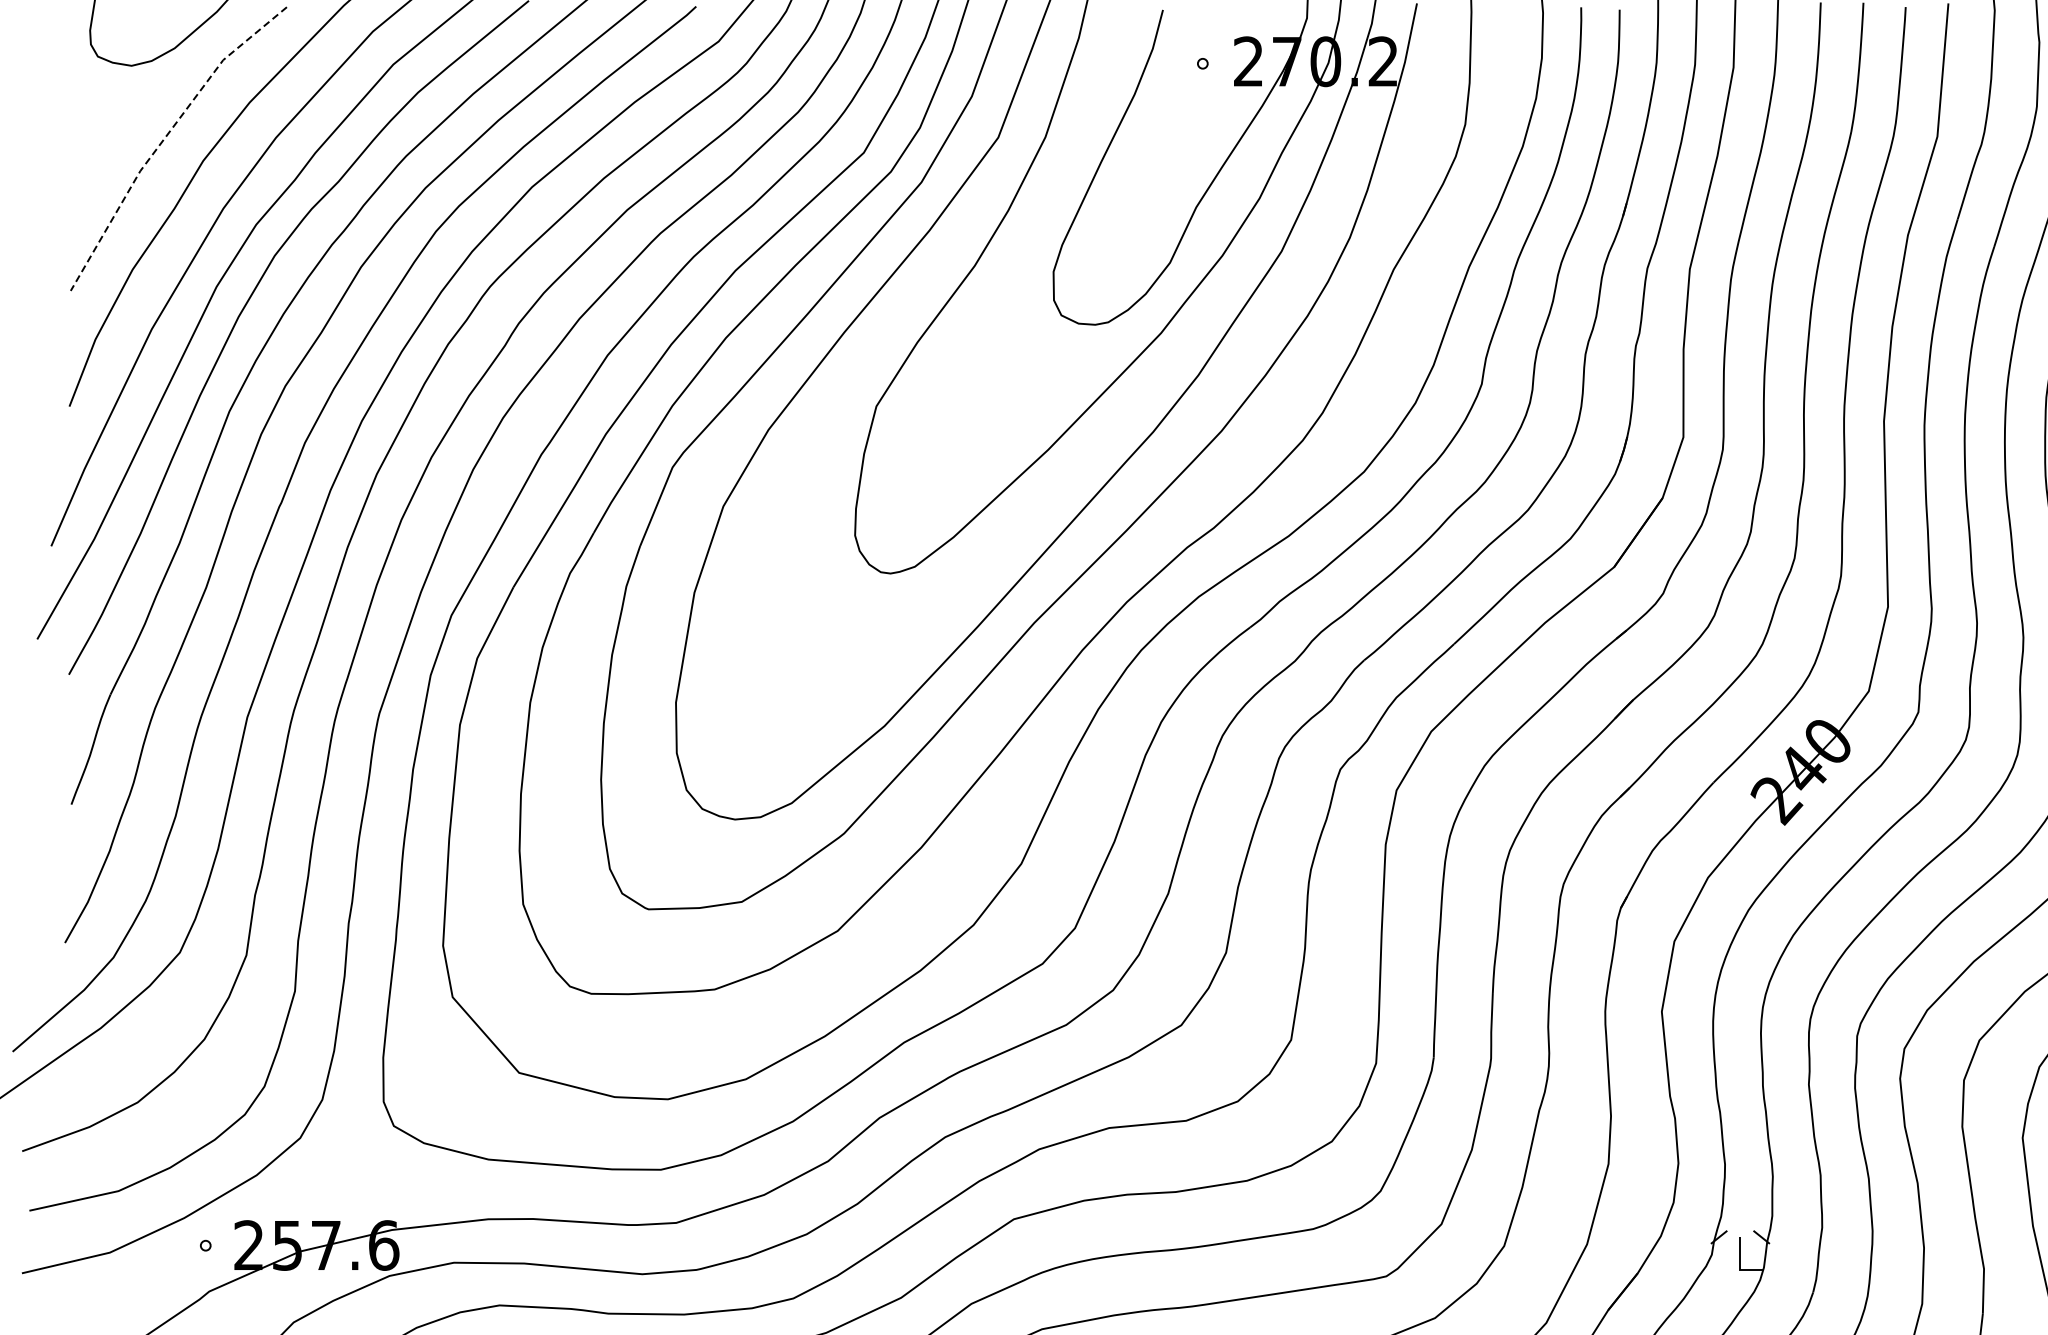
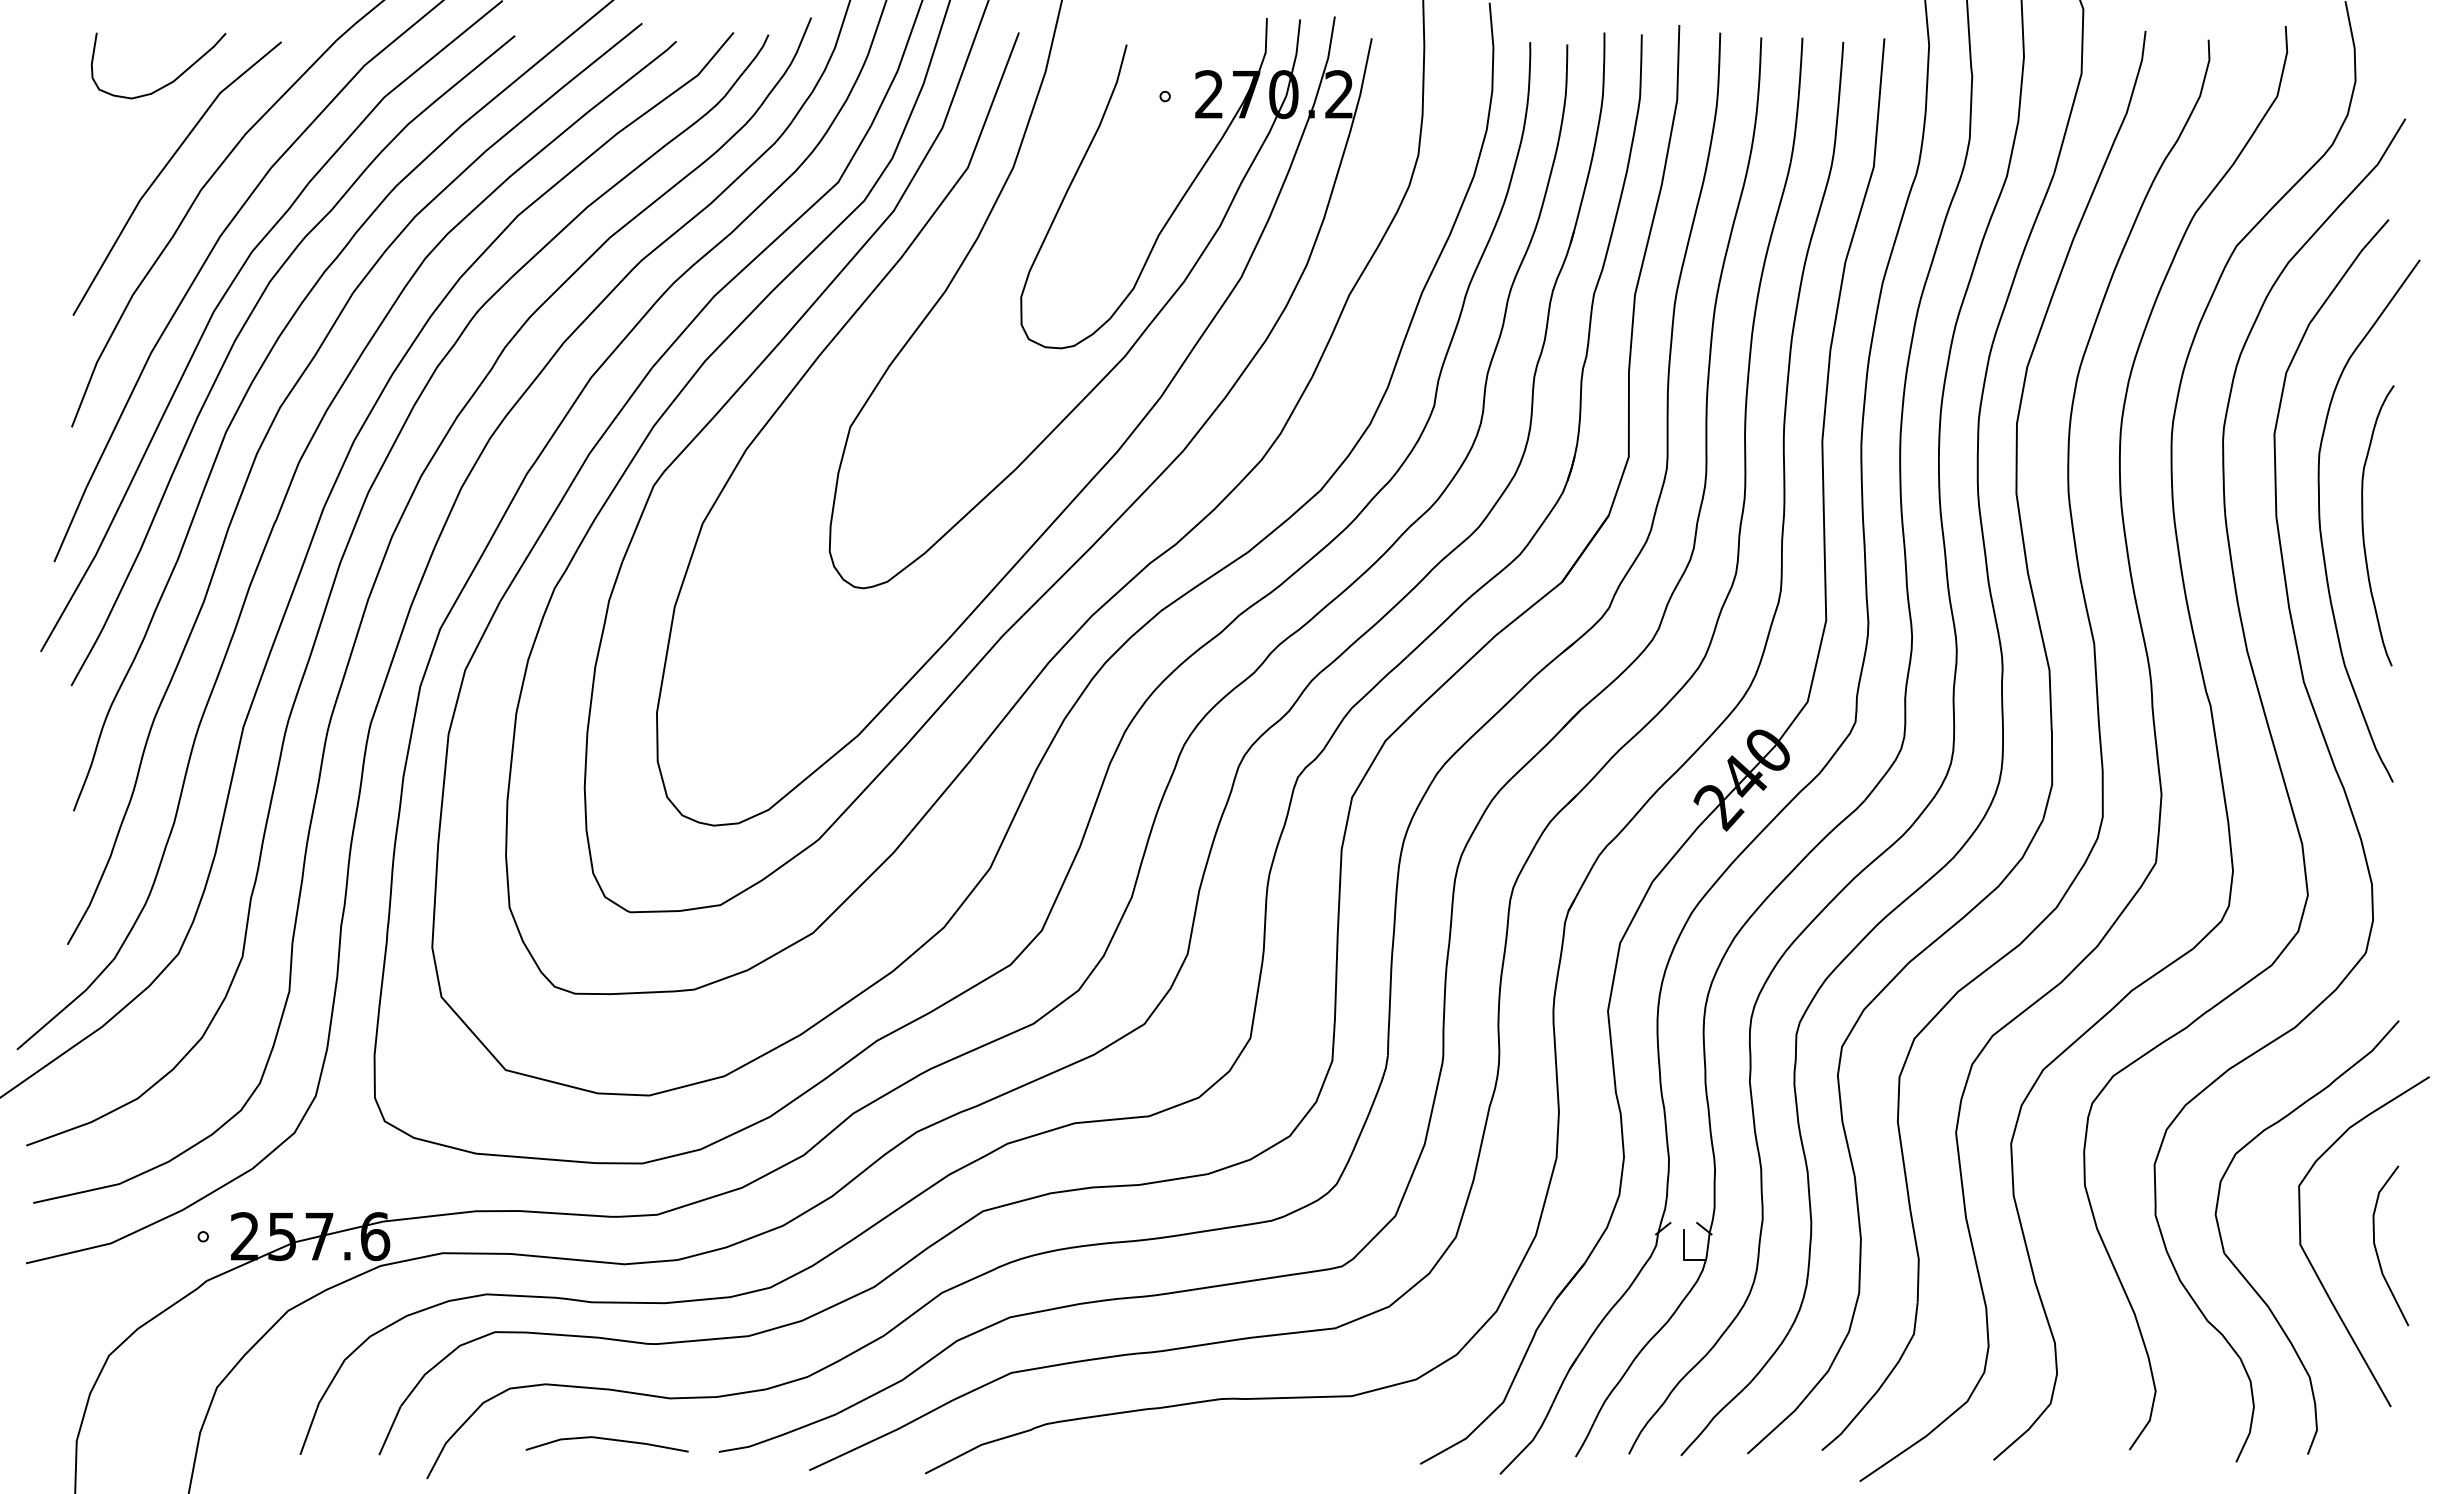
line: (165, 138) -> (164, 168), dashed -> solid

